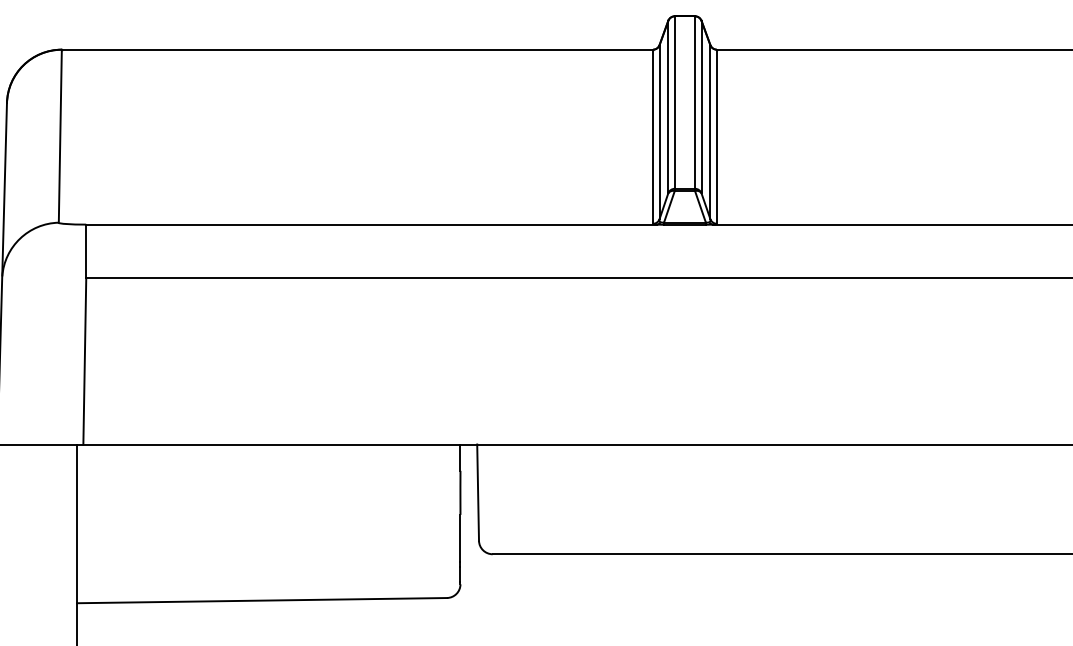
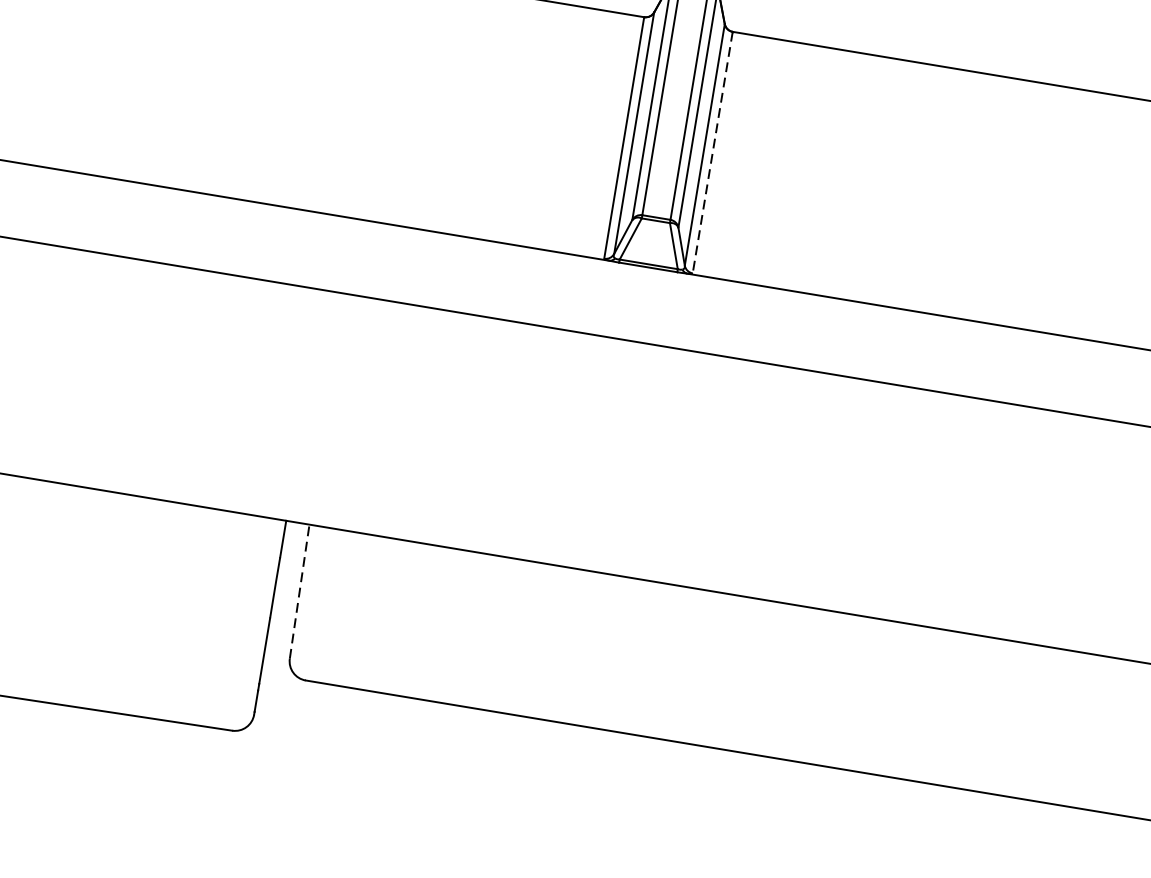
line: (716, 137) -> (712, 153), solid -> dashed
line: (478, 492) -> (300, 591), solid -> dashed

